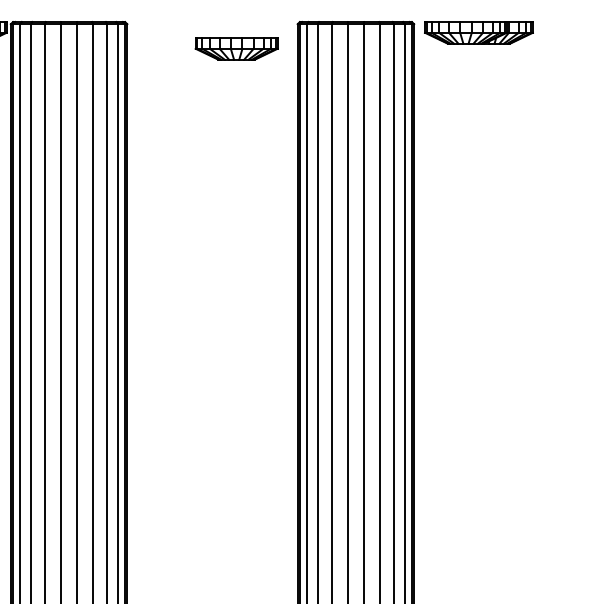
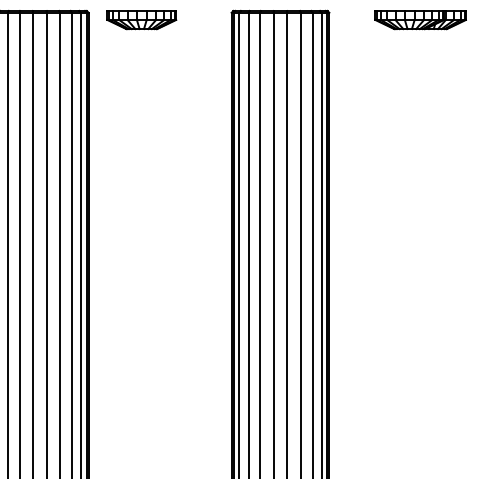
part: (478, 32) -> (420, 19), moved
part: (236, 48) -> (141, 19), moved

